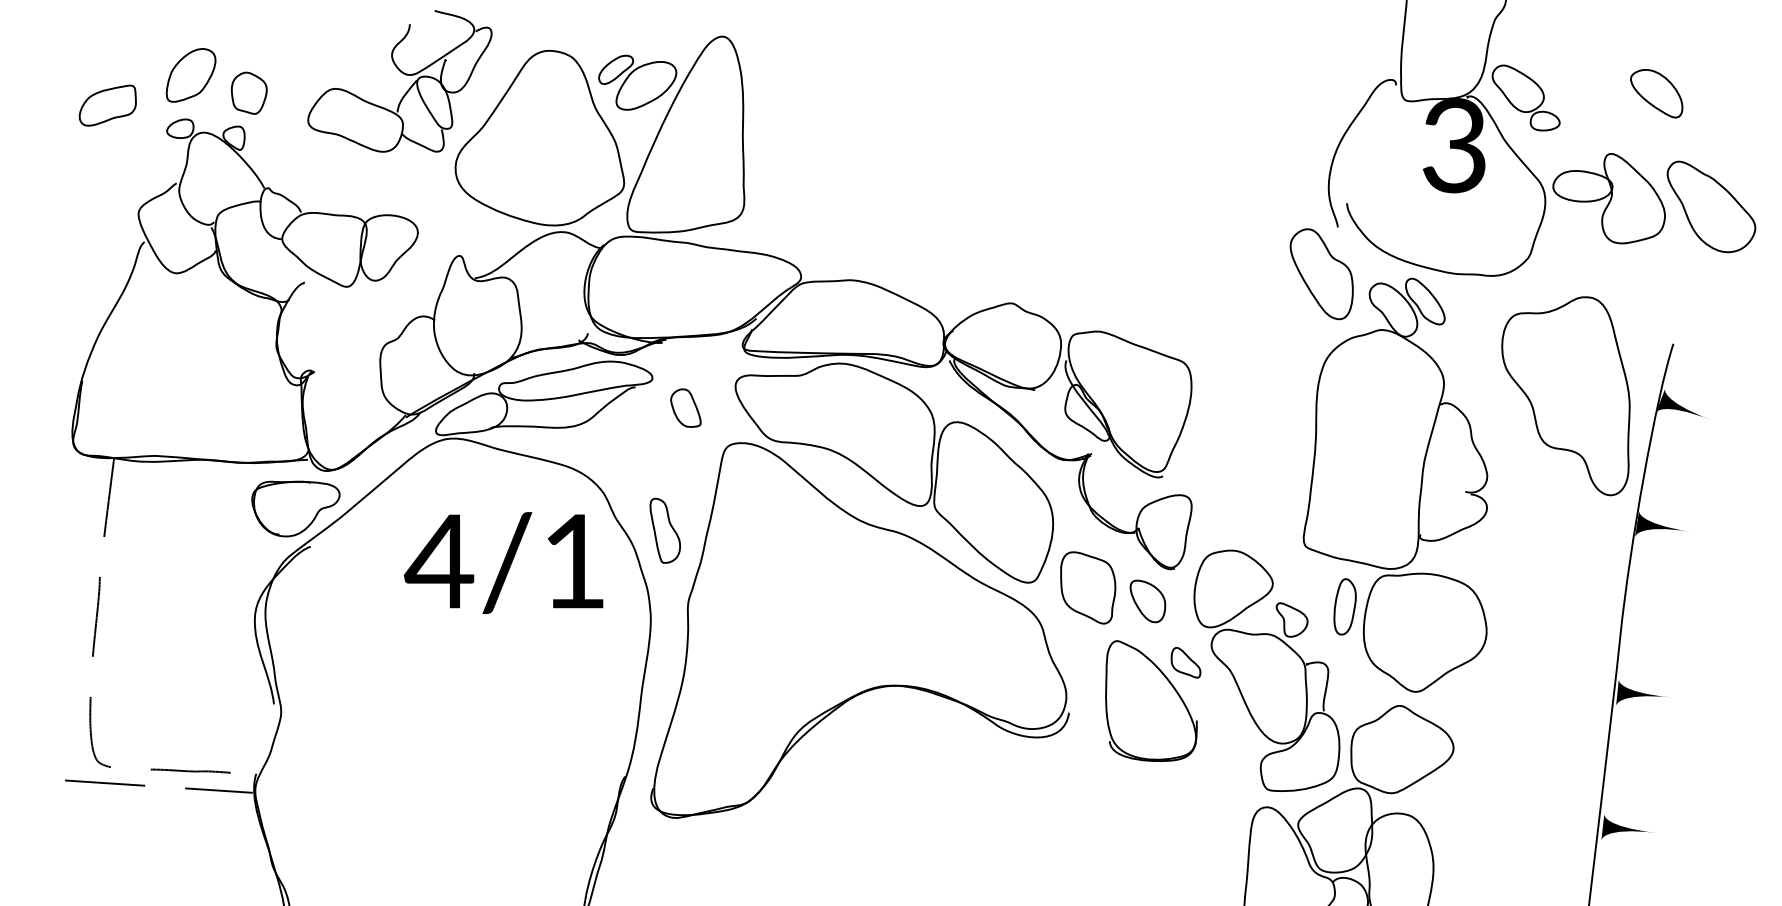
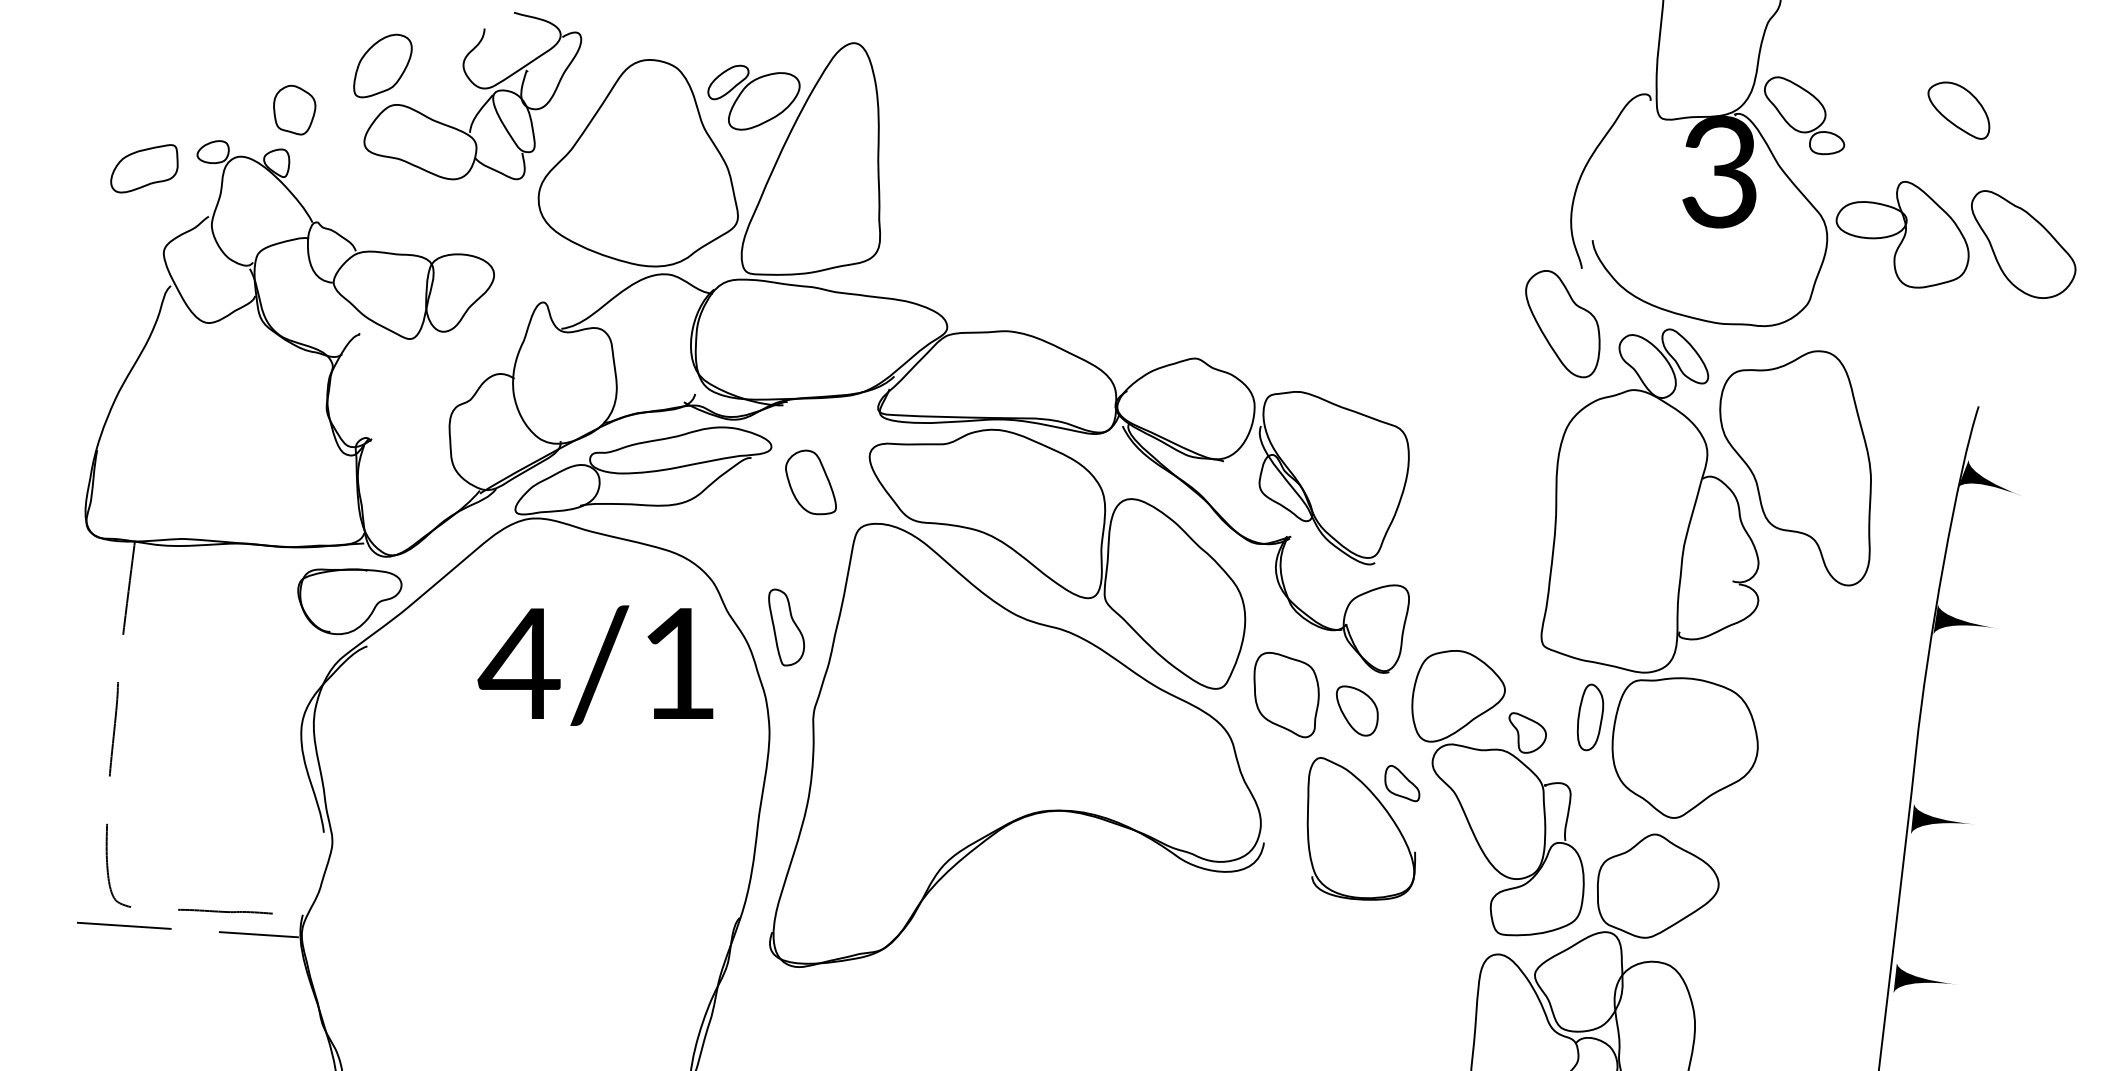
part: (190, 74) -> (382, 65), moved
part: (107, 105) -> (144, 168), moved
part: (1565, 396) -> (1795, 468), moved
part: (685, 408) -> (810, 482), size x1.43

